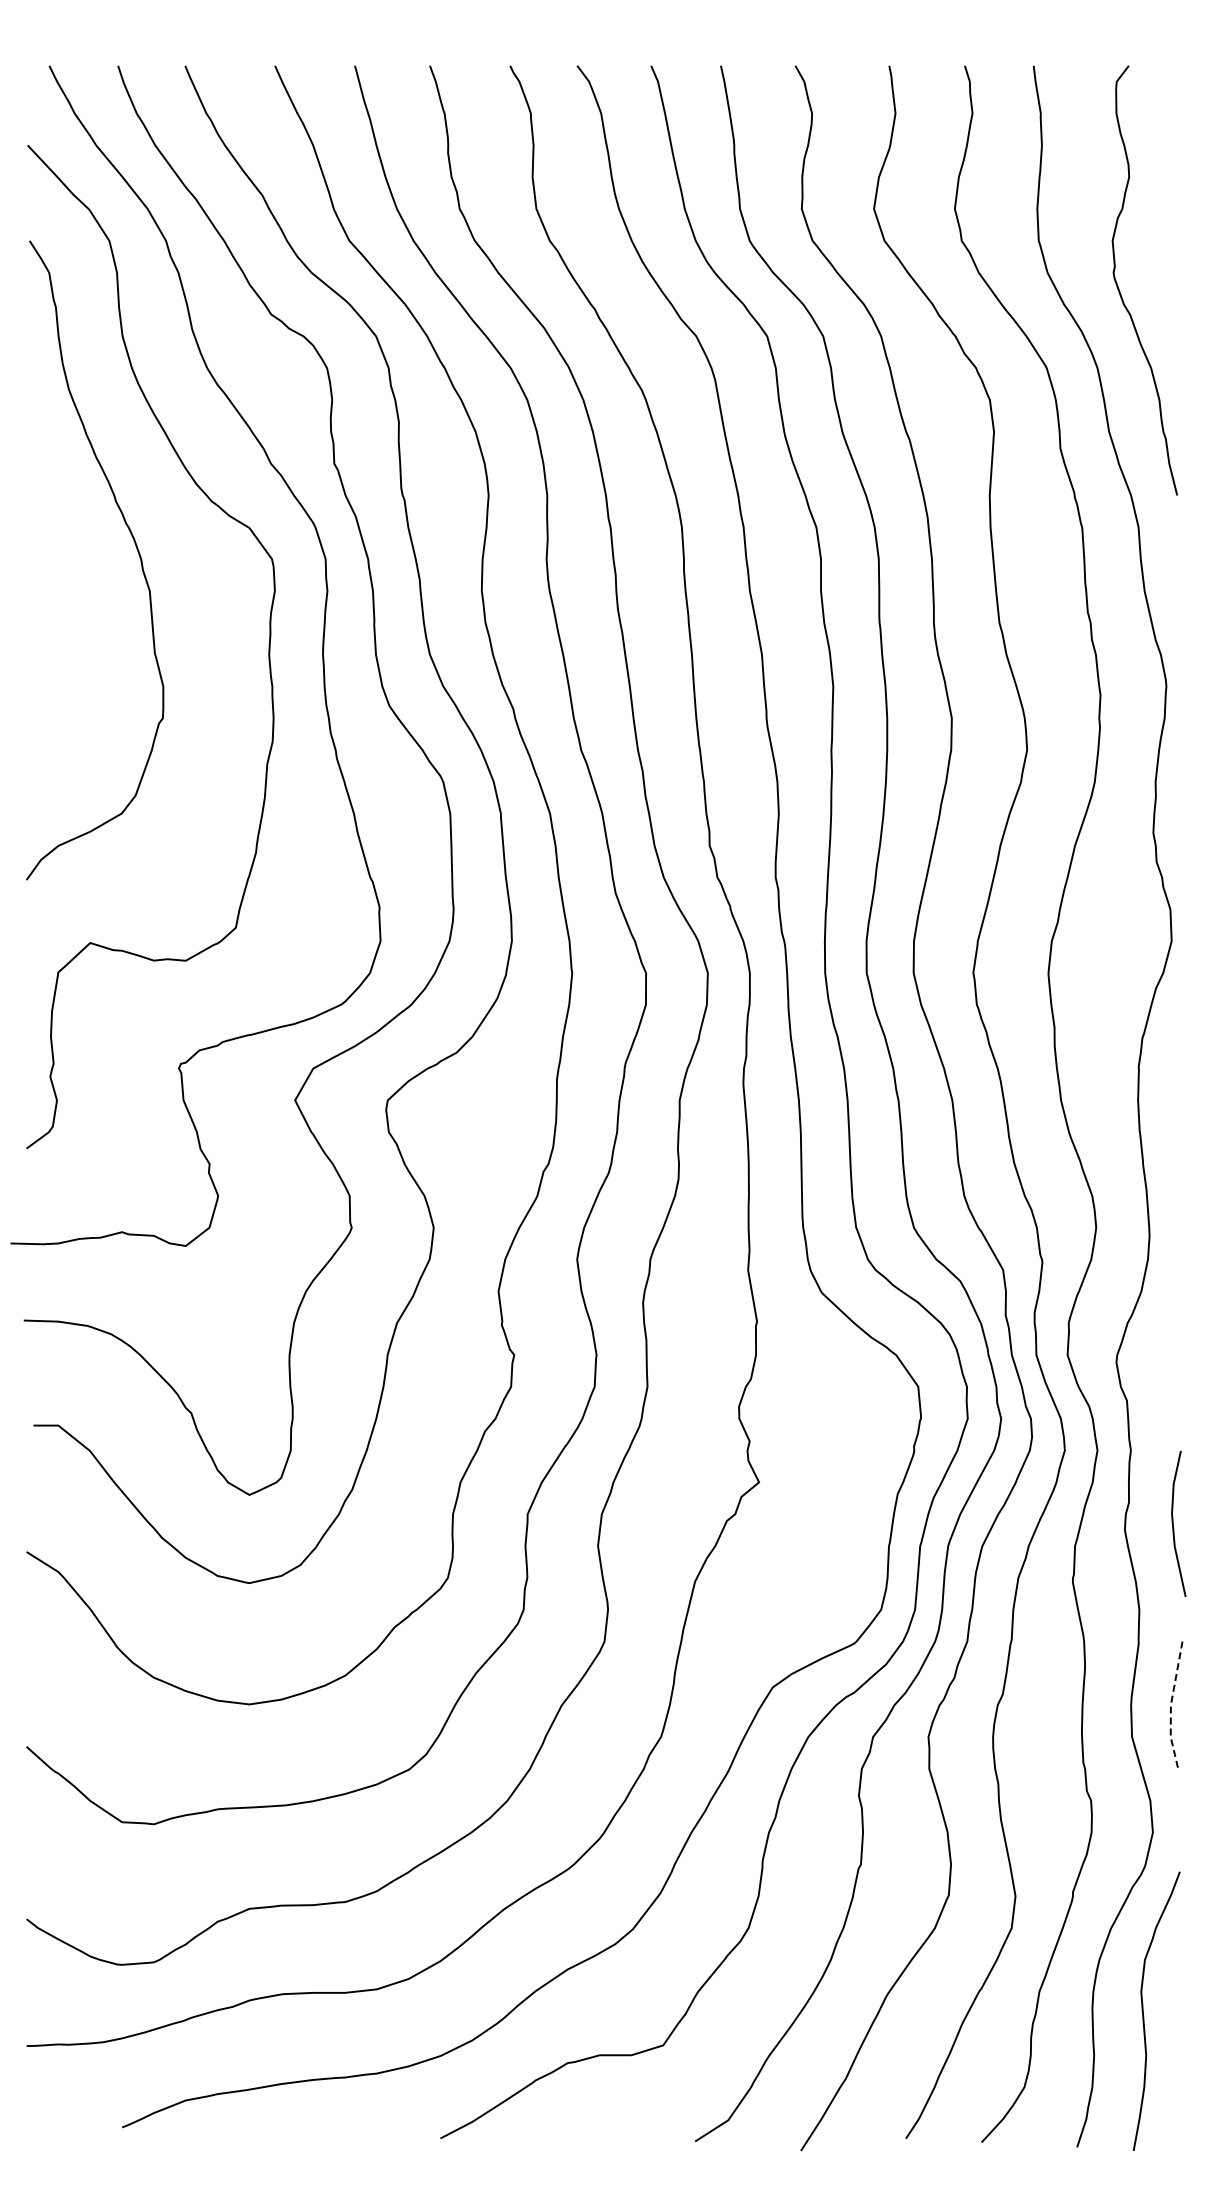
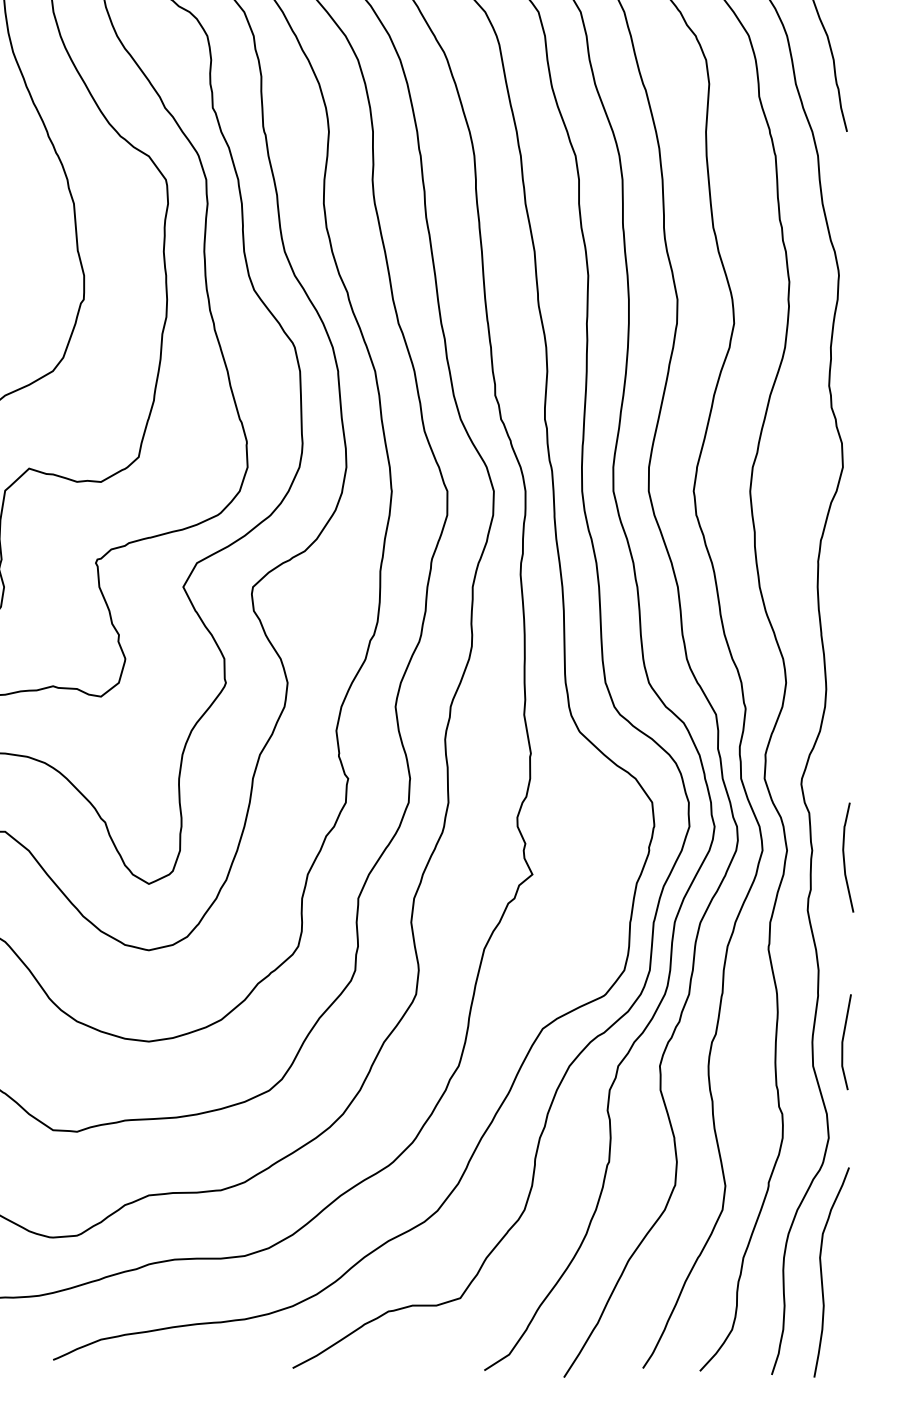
curve: (1173, 1523) -> (844, 857), moved
line: (1170, 1705) -> (842, 1042), dashed -> solid

